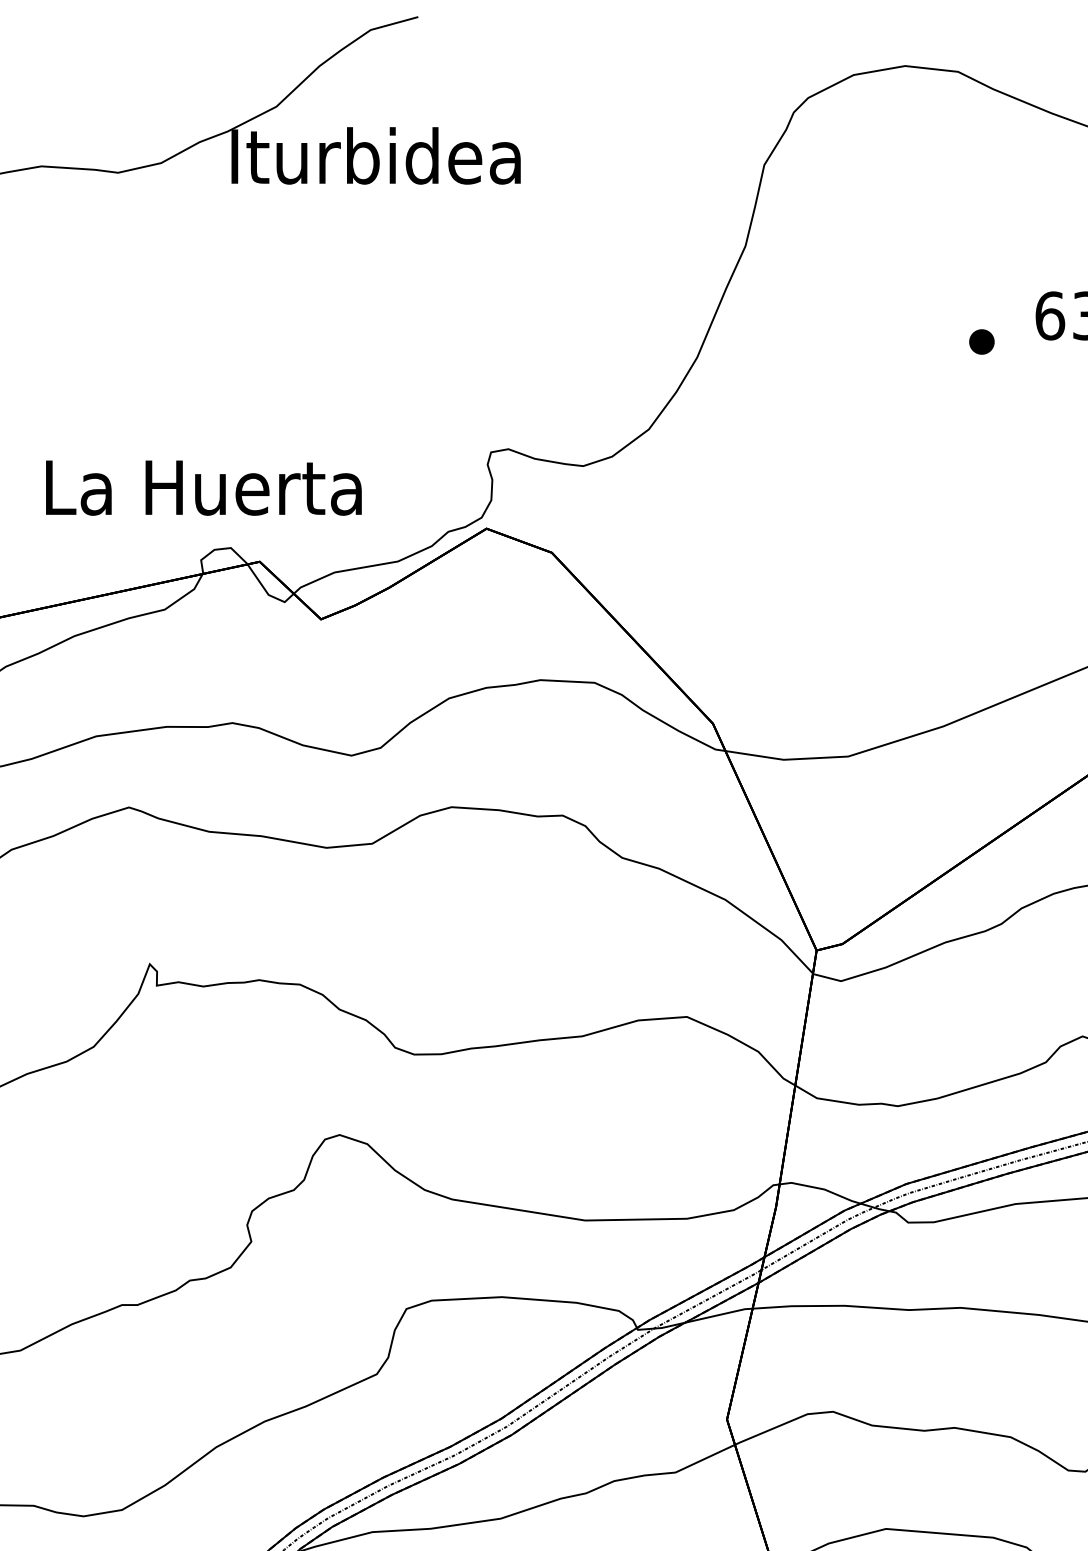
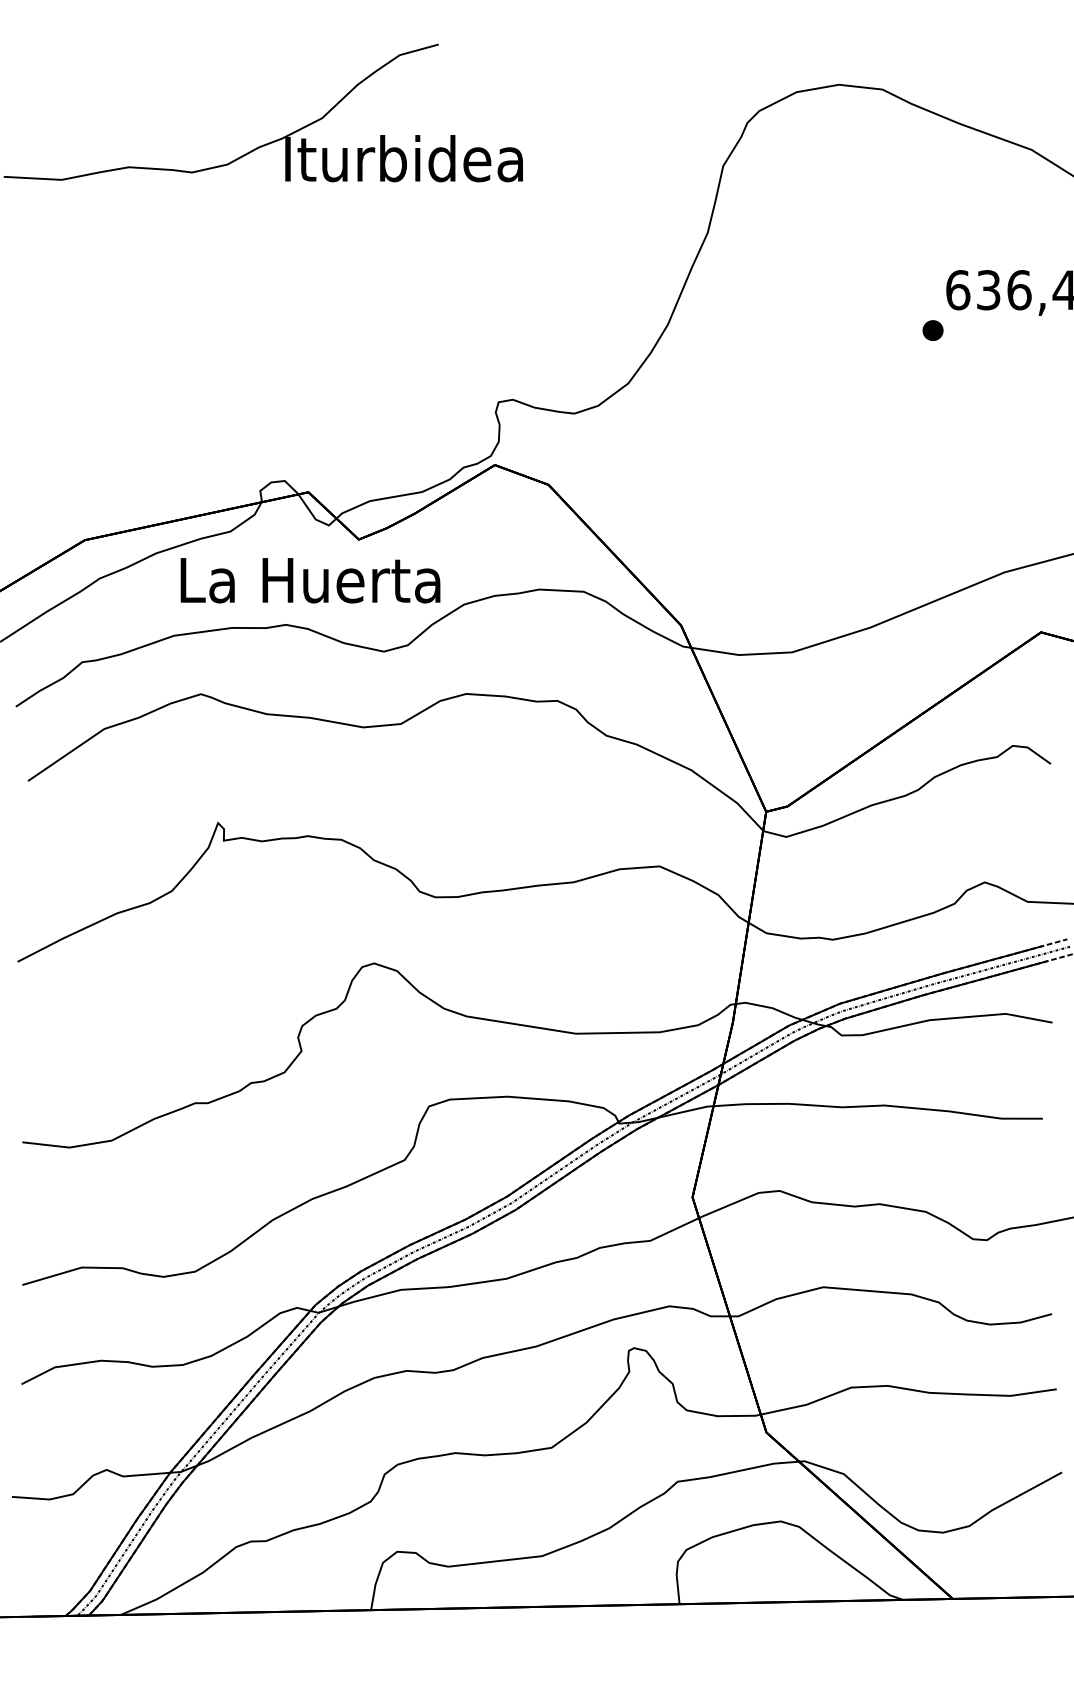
part: (981, 341) -> (932, 330), moved
text: (203, 487) -> (310, 580), moved

